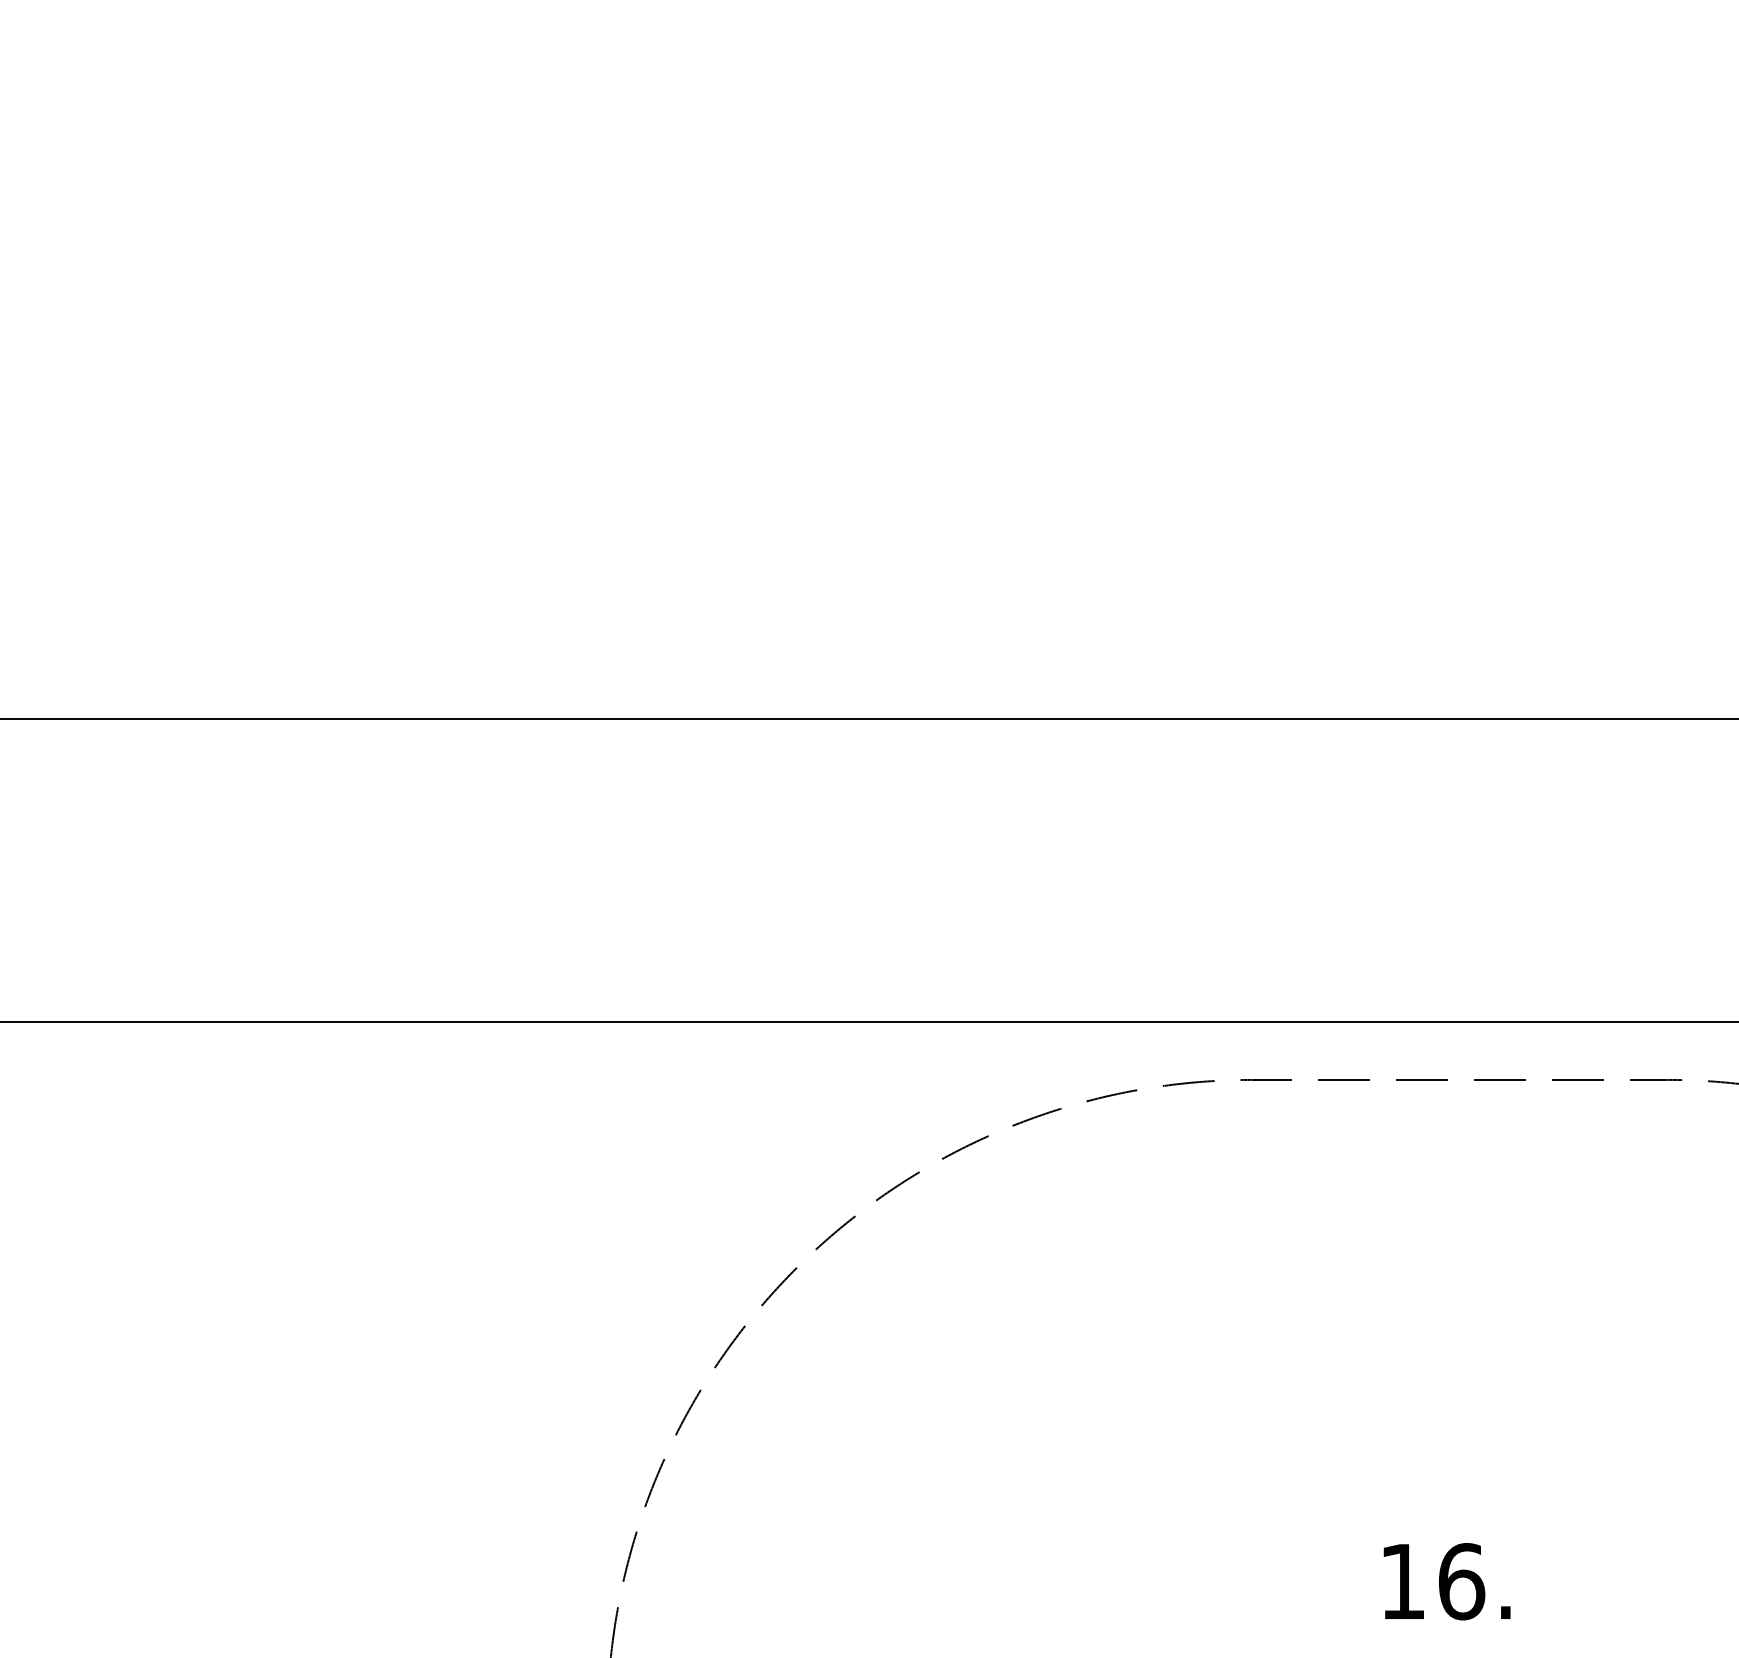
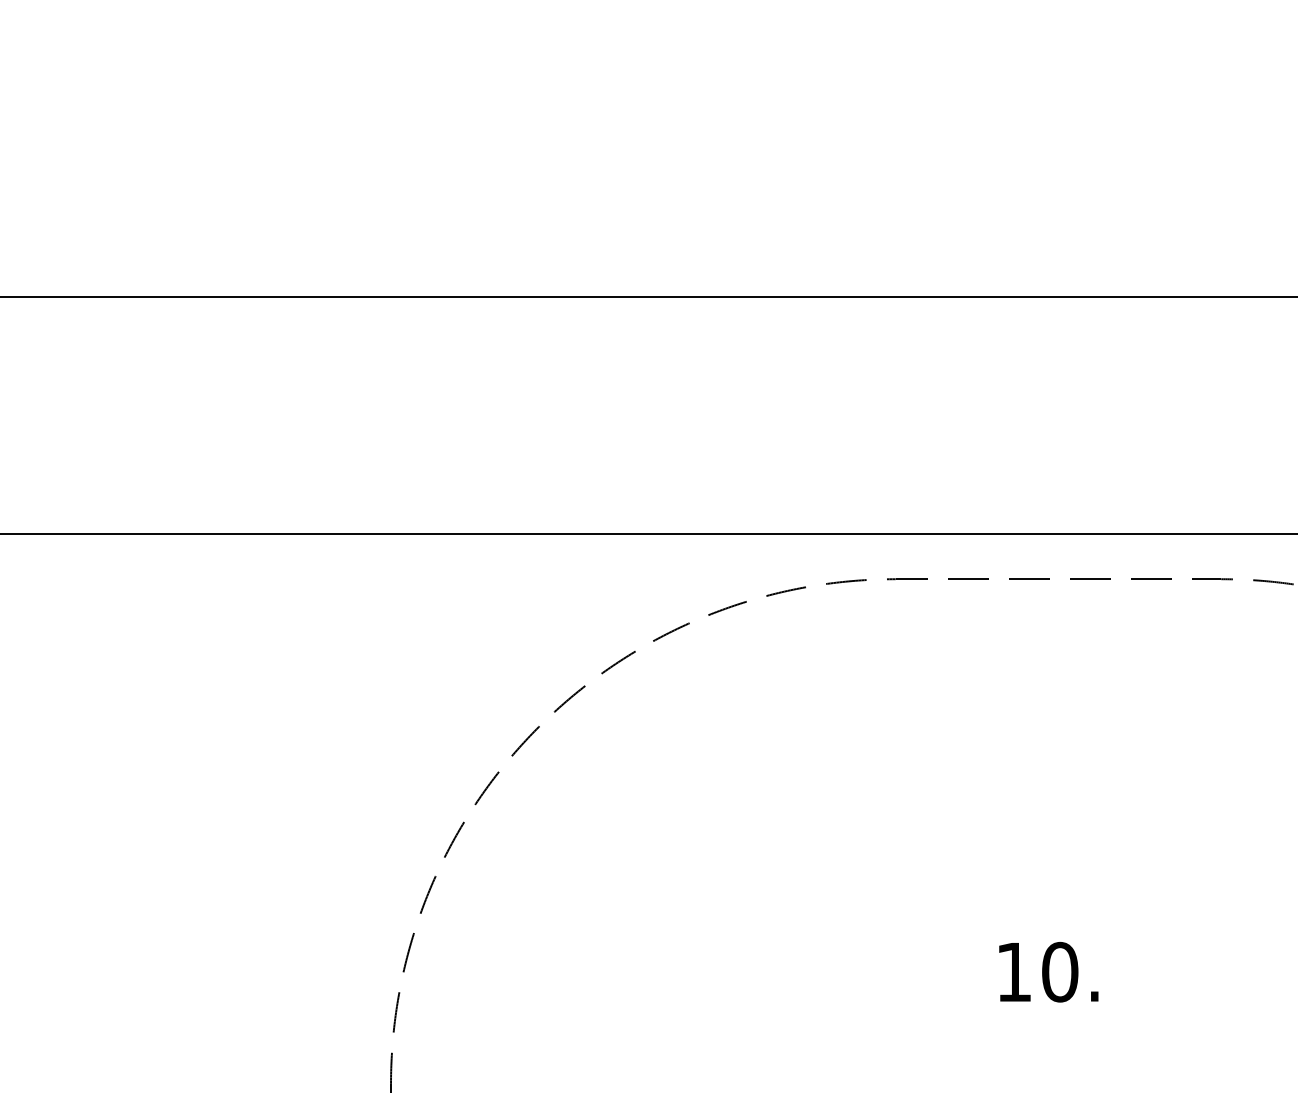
text: (1461, 1581) -> (1060, 972), 16. -> 10.

